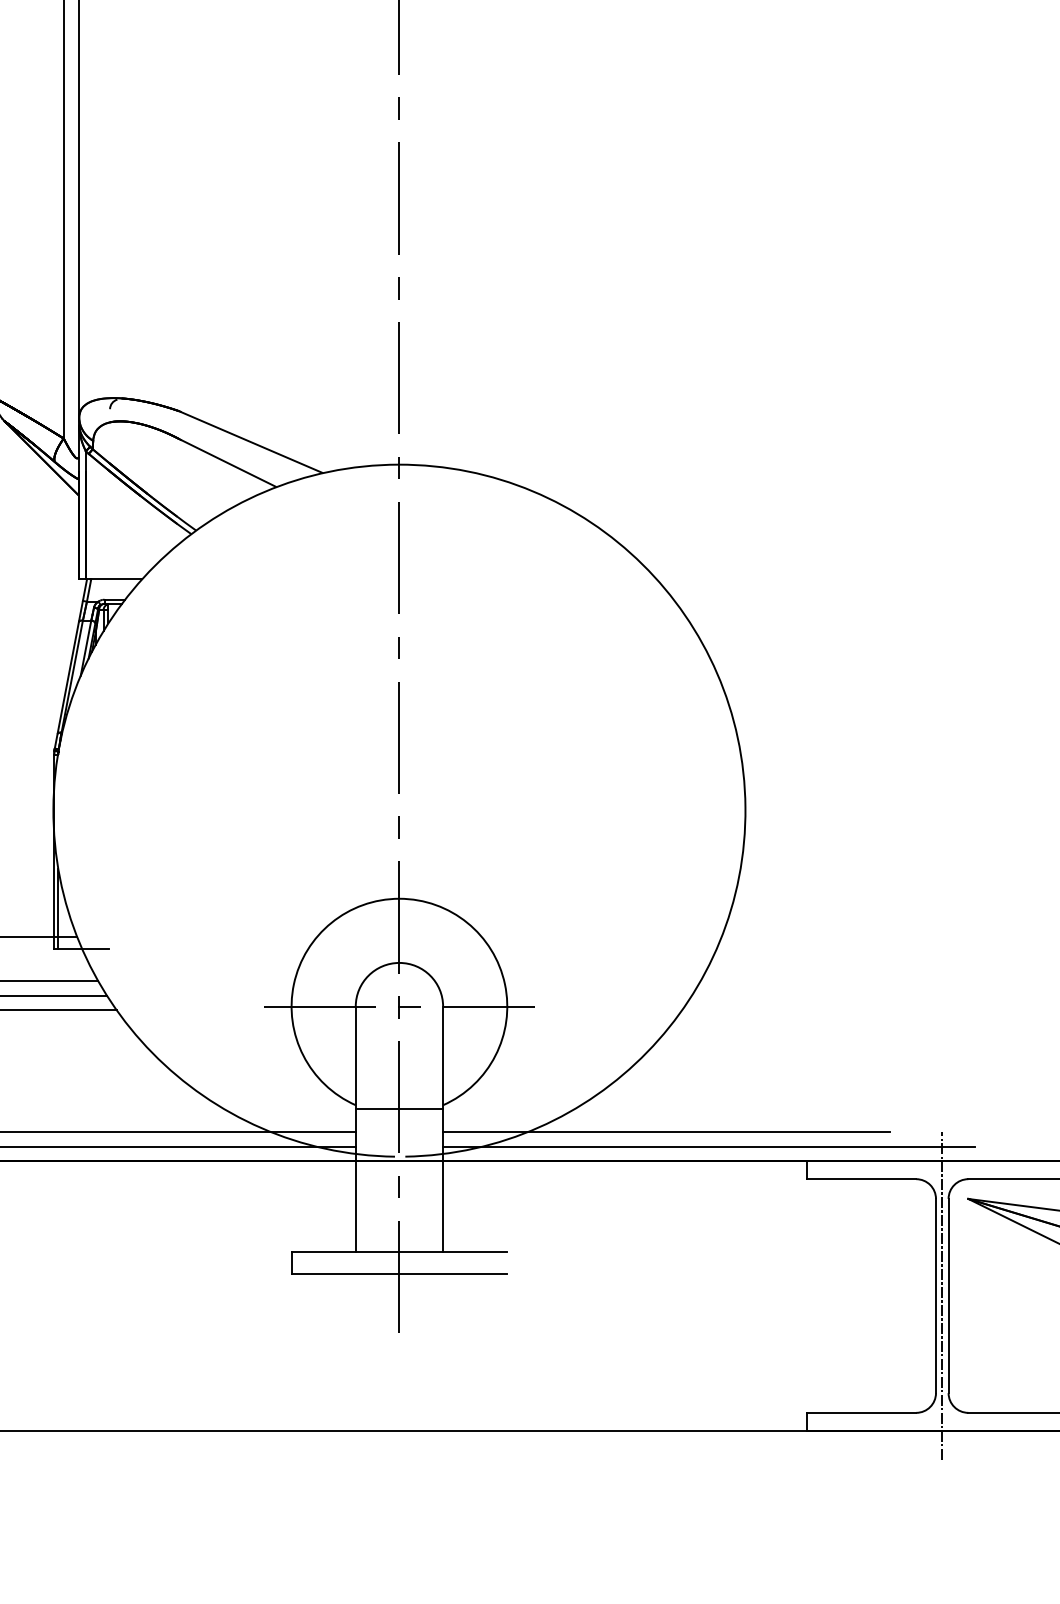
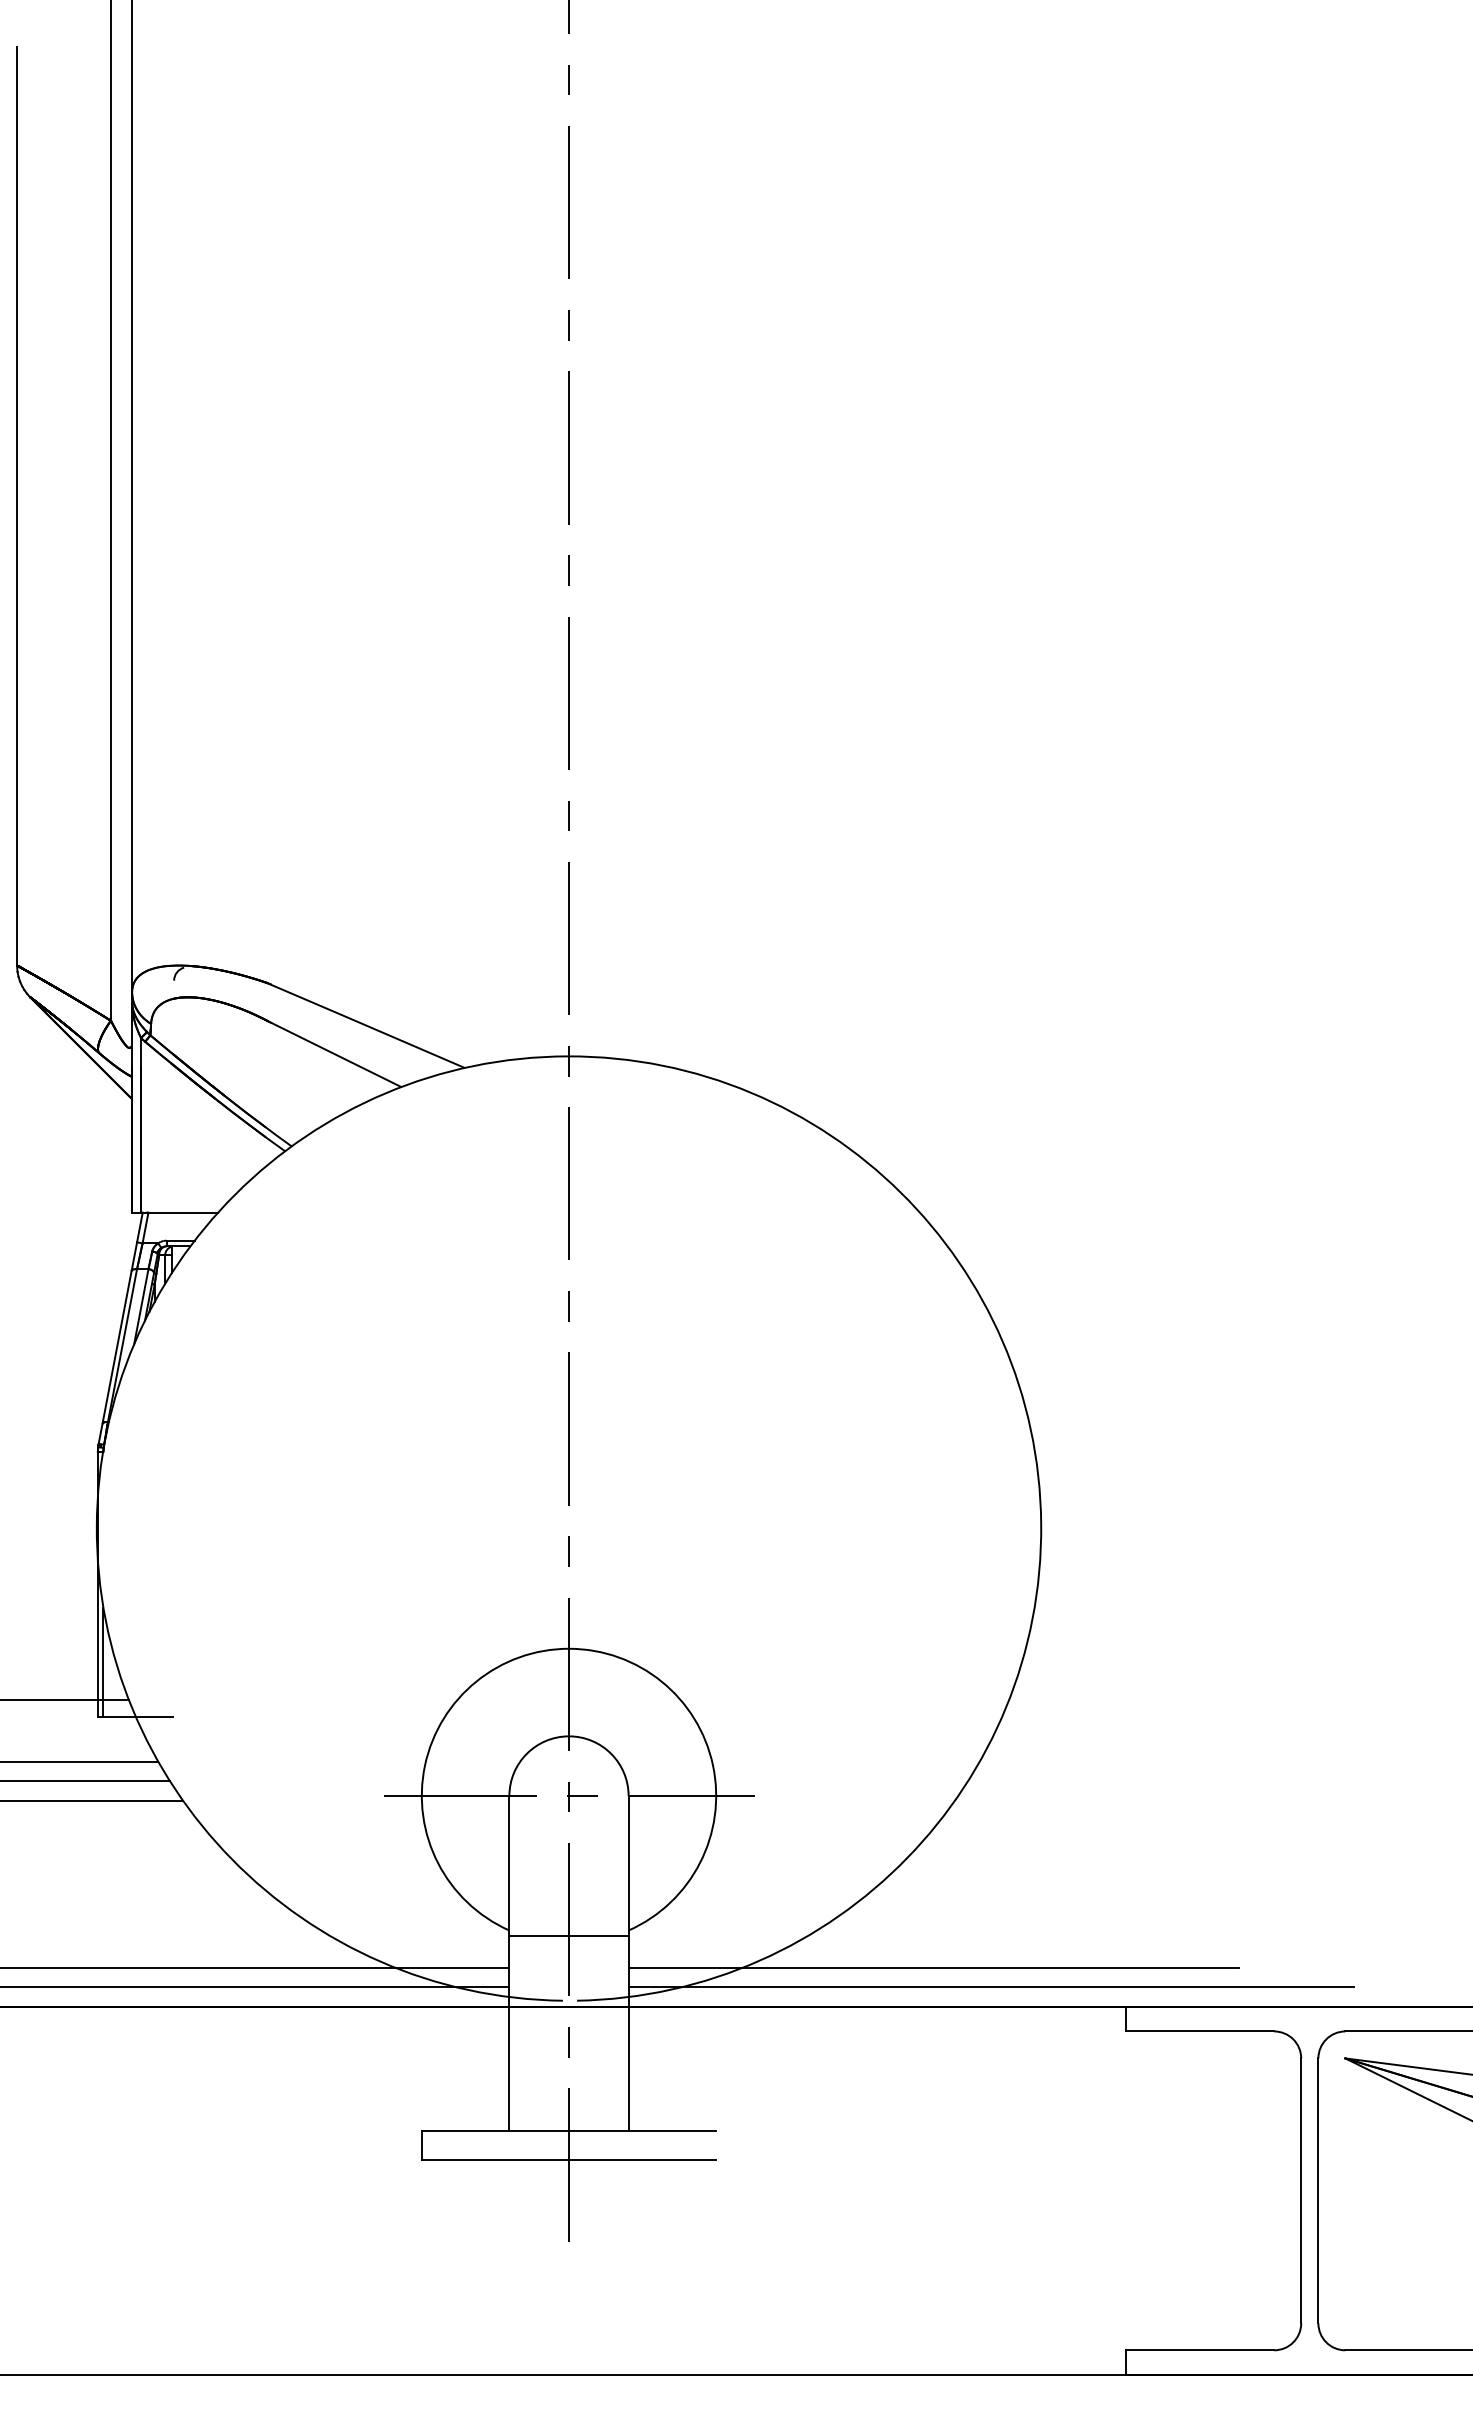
line: (942, 1295) -> (1309, 2190), removed

